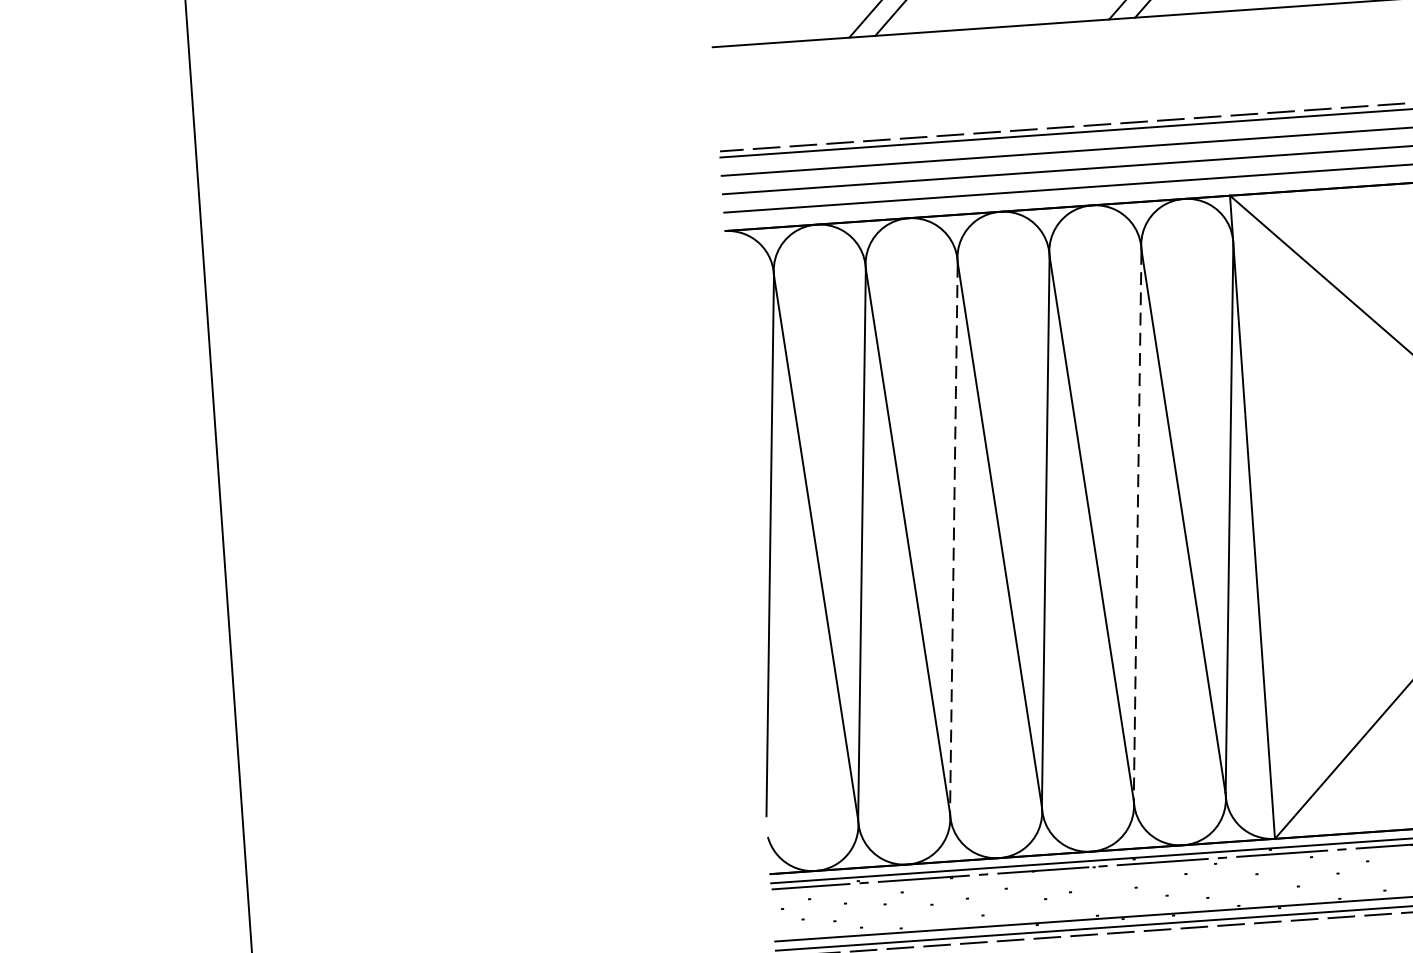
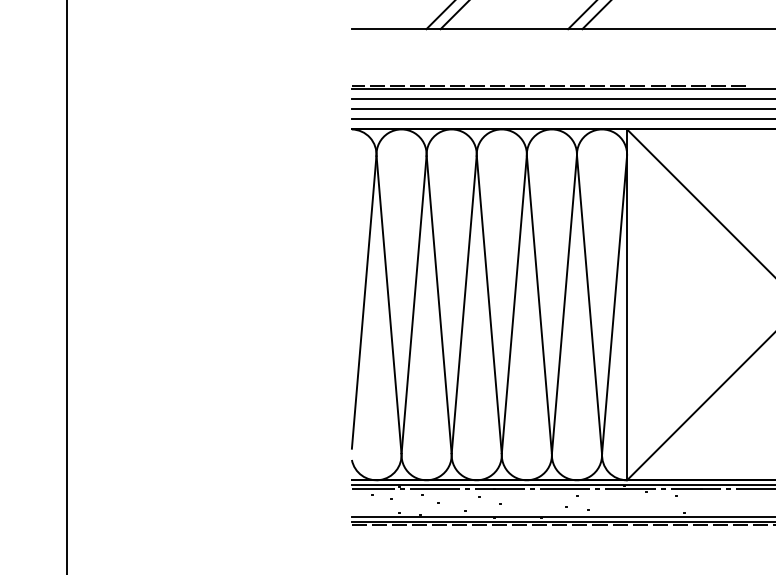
line: (1137, 524) -> (564, 304), dashed -> solid
line: (954, 537) -> (464, 304), dashed -> solid

